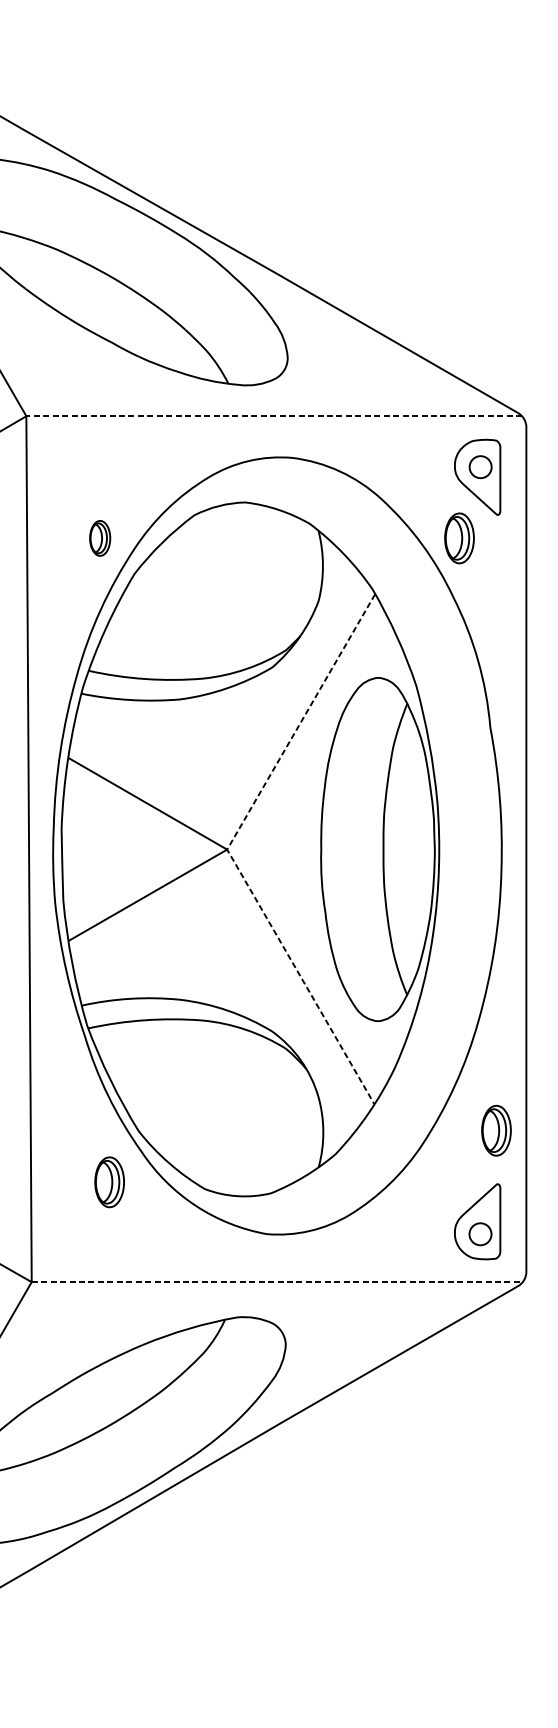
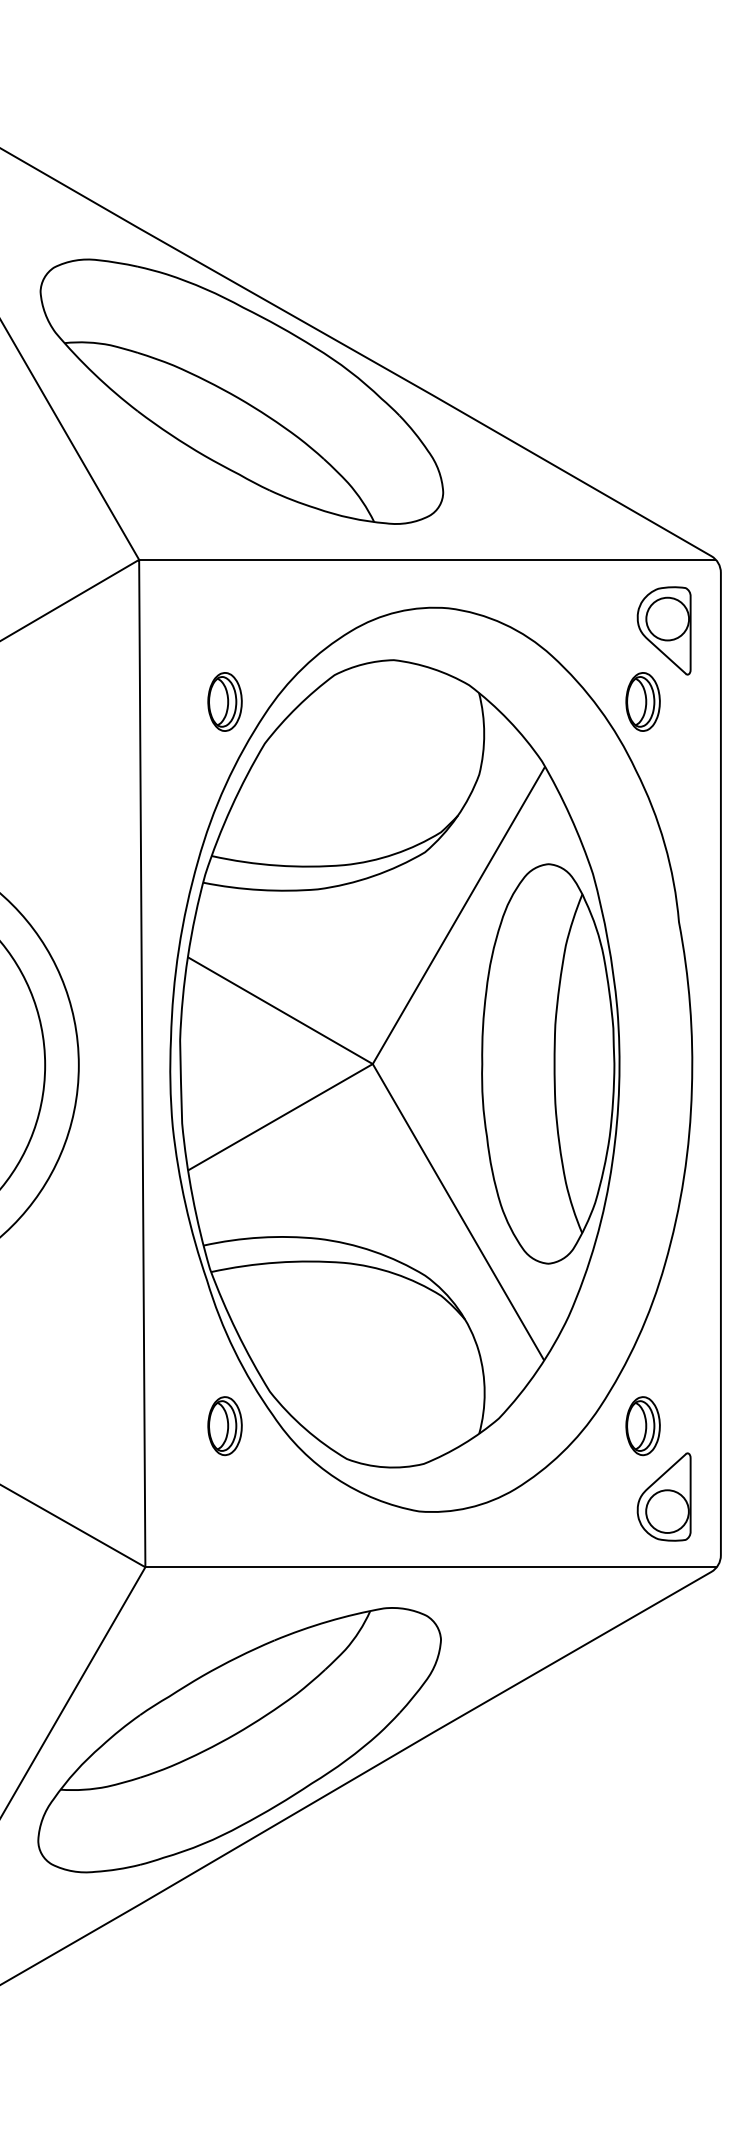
line: (274, 415) -> (427, 559), dashed -> solid
circle: (480, 466) -> (667, 618), size x1.67
part: (99, 538) -> (224, 701), size x1.43
line: (226, 849) -> (372, 1064), dashed -> solid
part: (495, 1131) -> (642, 1426), moved
part: (109, 1182) -> (224, 1426), moved
circle: (480, 1234) -> (667, 1511), size x1.67
line: (277, 1282) -> (431, 1567), dashed -> solid

